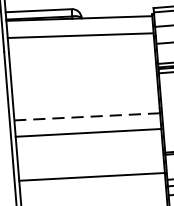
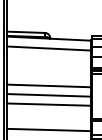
line: (85, 99) -> (48, 85), added
line: (86, 117) -> (48, 95), dashed -> solid

